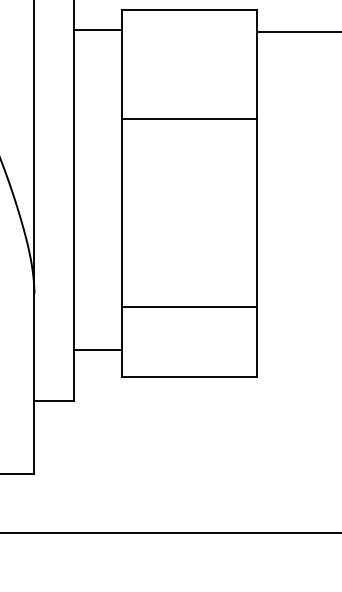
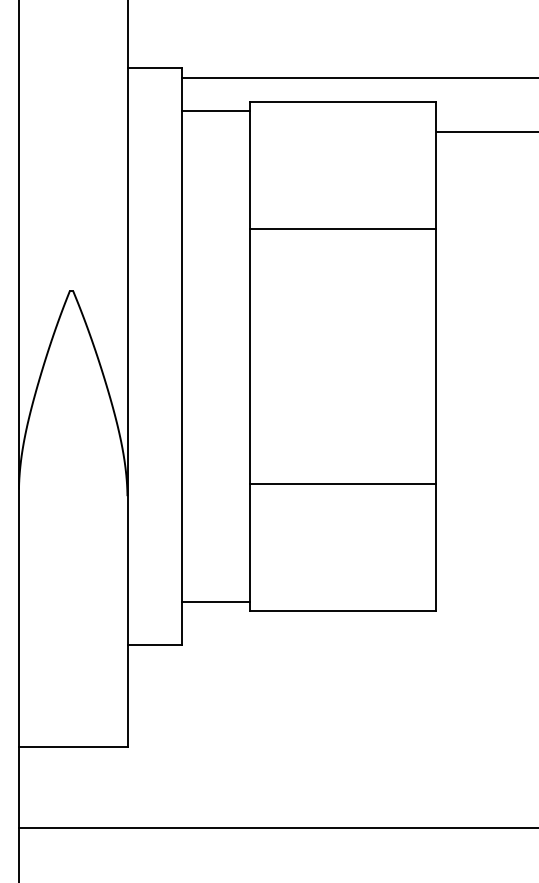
line: (97, 29) -> (215, 110), moved
line: (189, 119) -> (342, 229), moved
line: (189, 306) -> (342, 483), moved
line: (97, 350) -> (215, 602), moved

